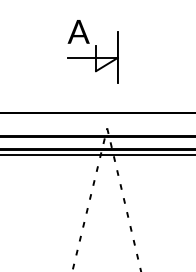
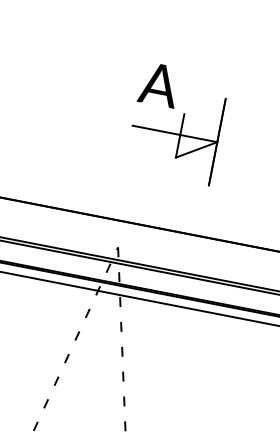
part: (92, 51) -> (176, 122), moved

